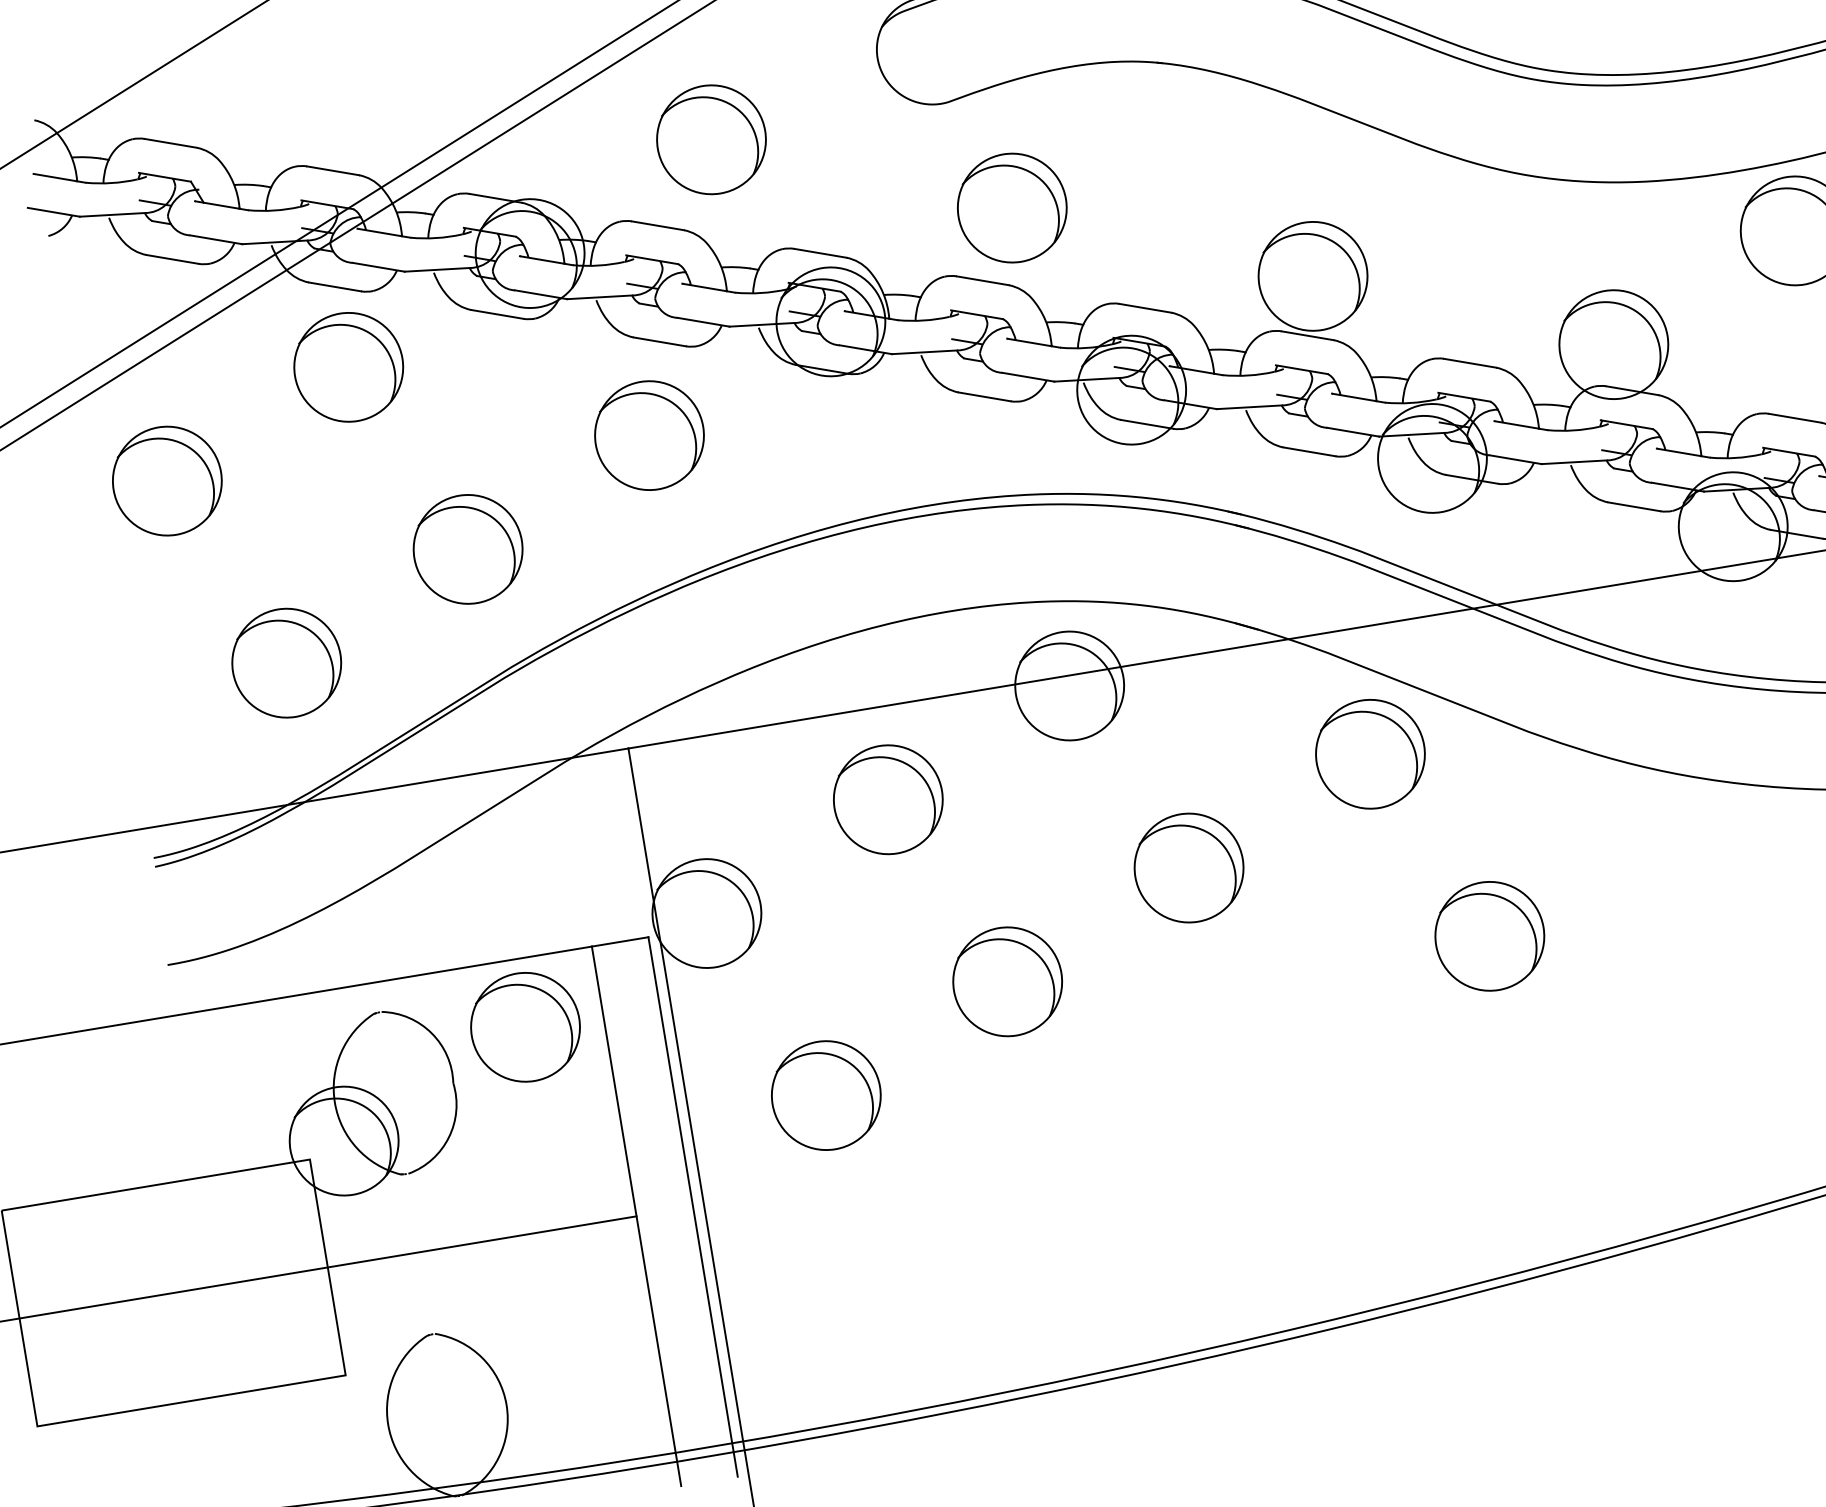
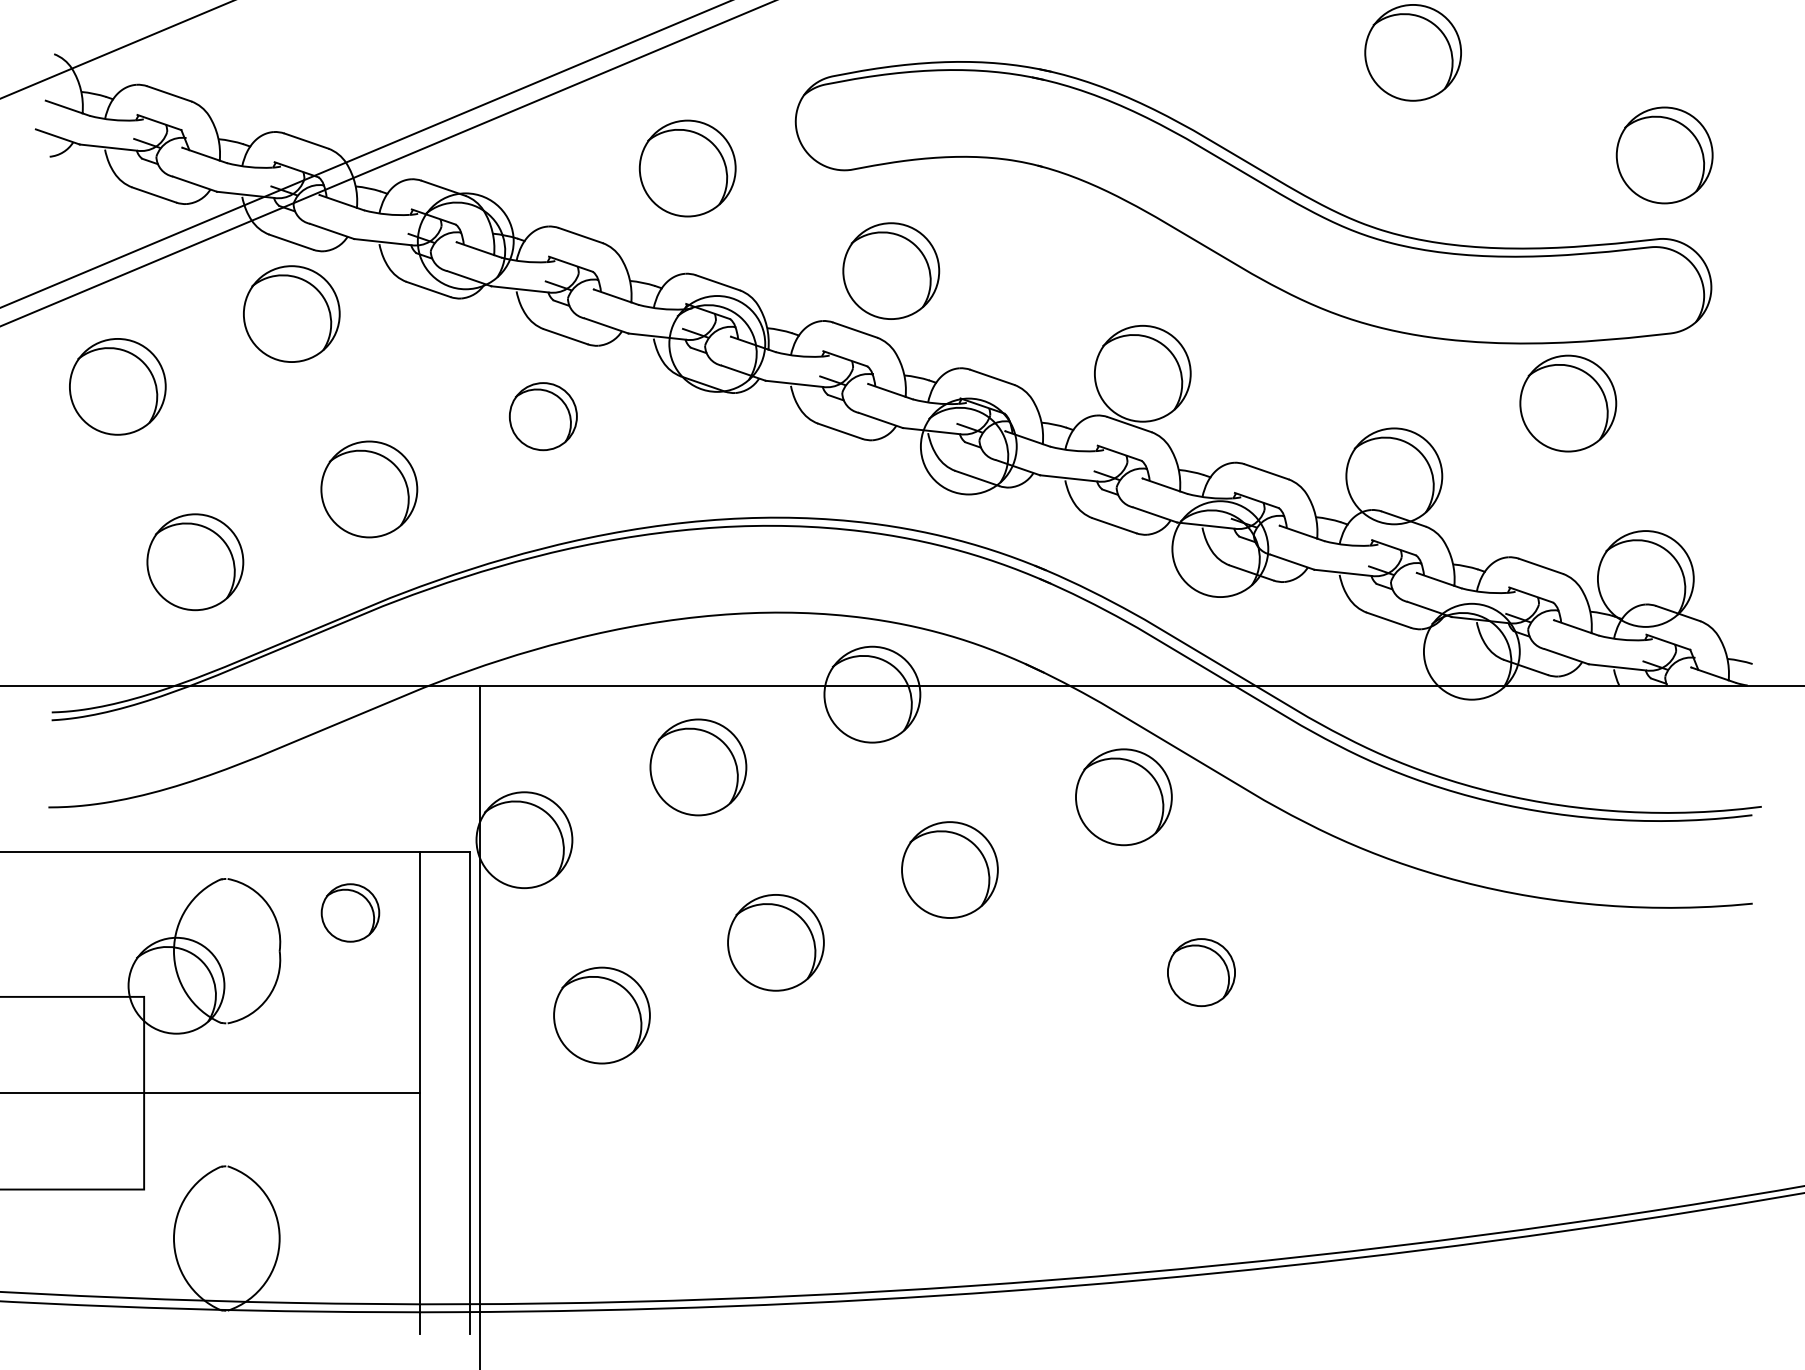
part: (711, 139) -> (687, 168), moved
part: (649, 435) -> (543, 416), size x0.7
part: (1489, 936) -> (1201, 972), size x0.7
part: (525, 1026) -> (350, 912), size x0.6

